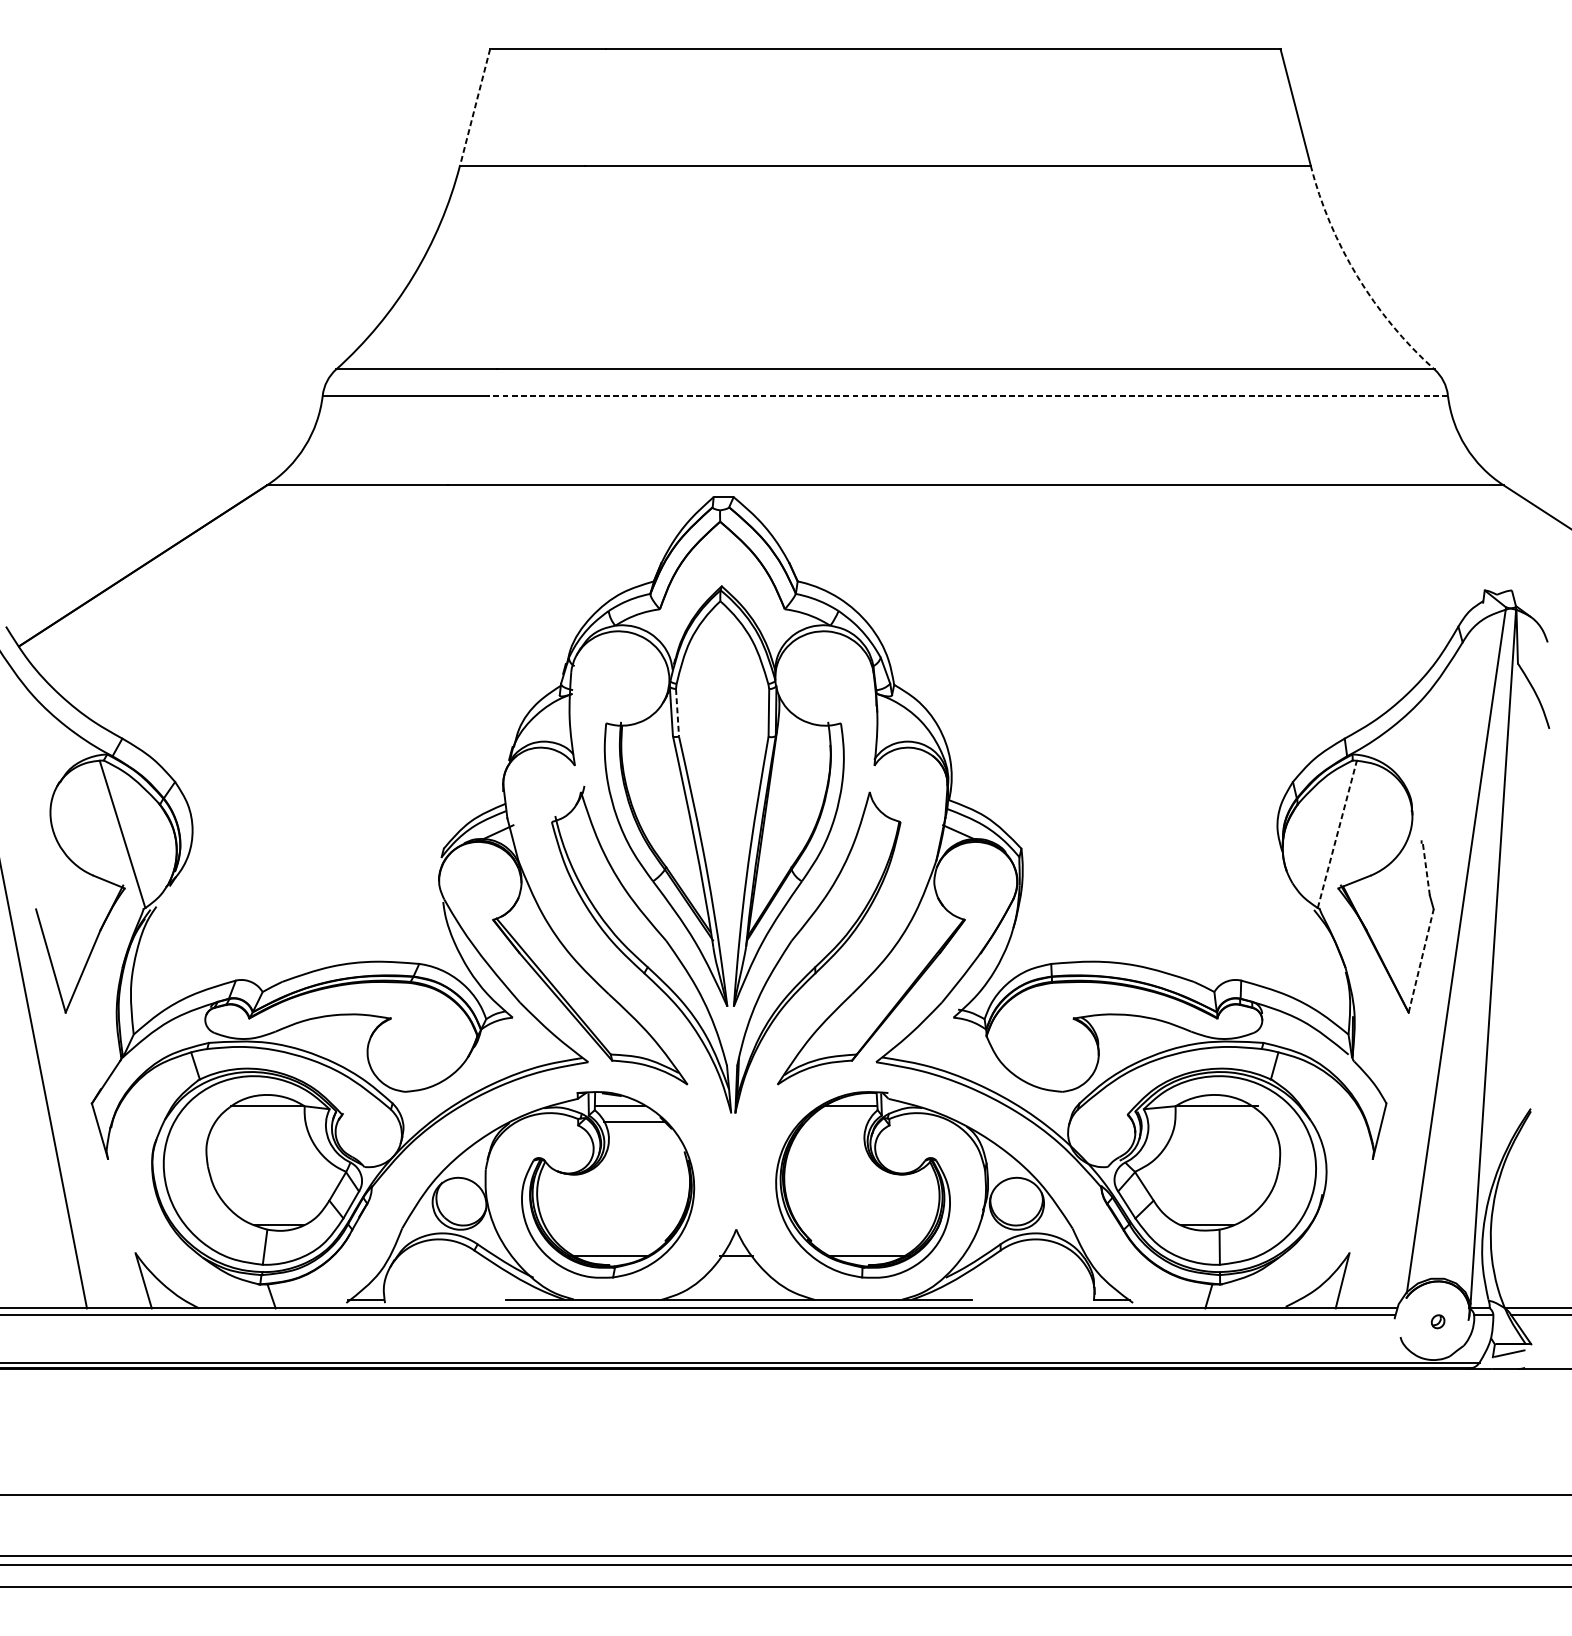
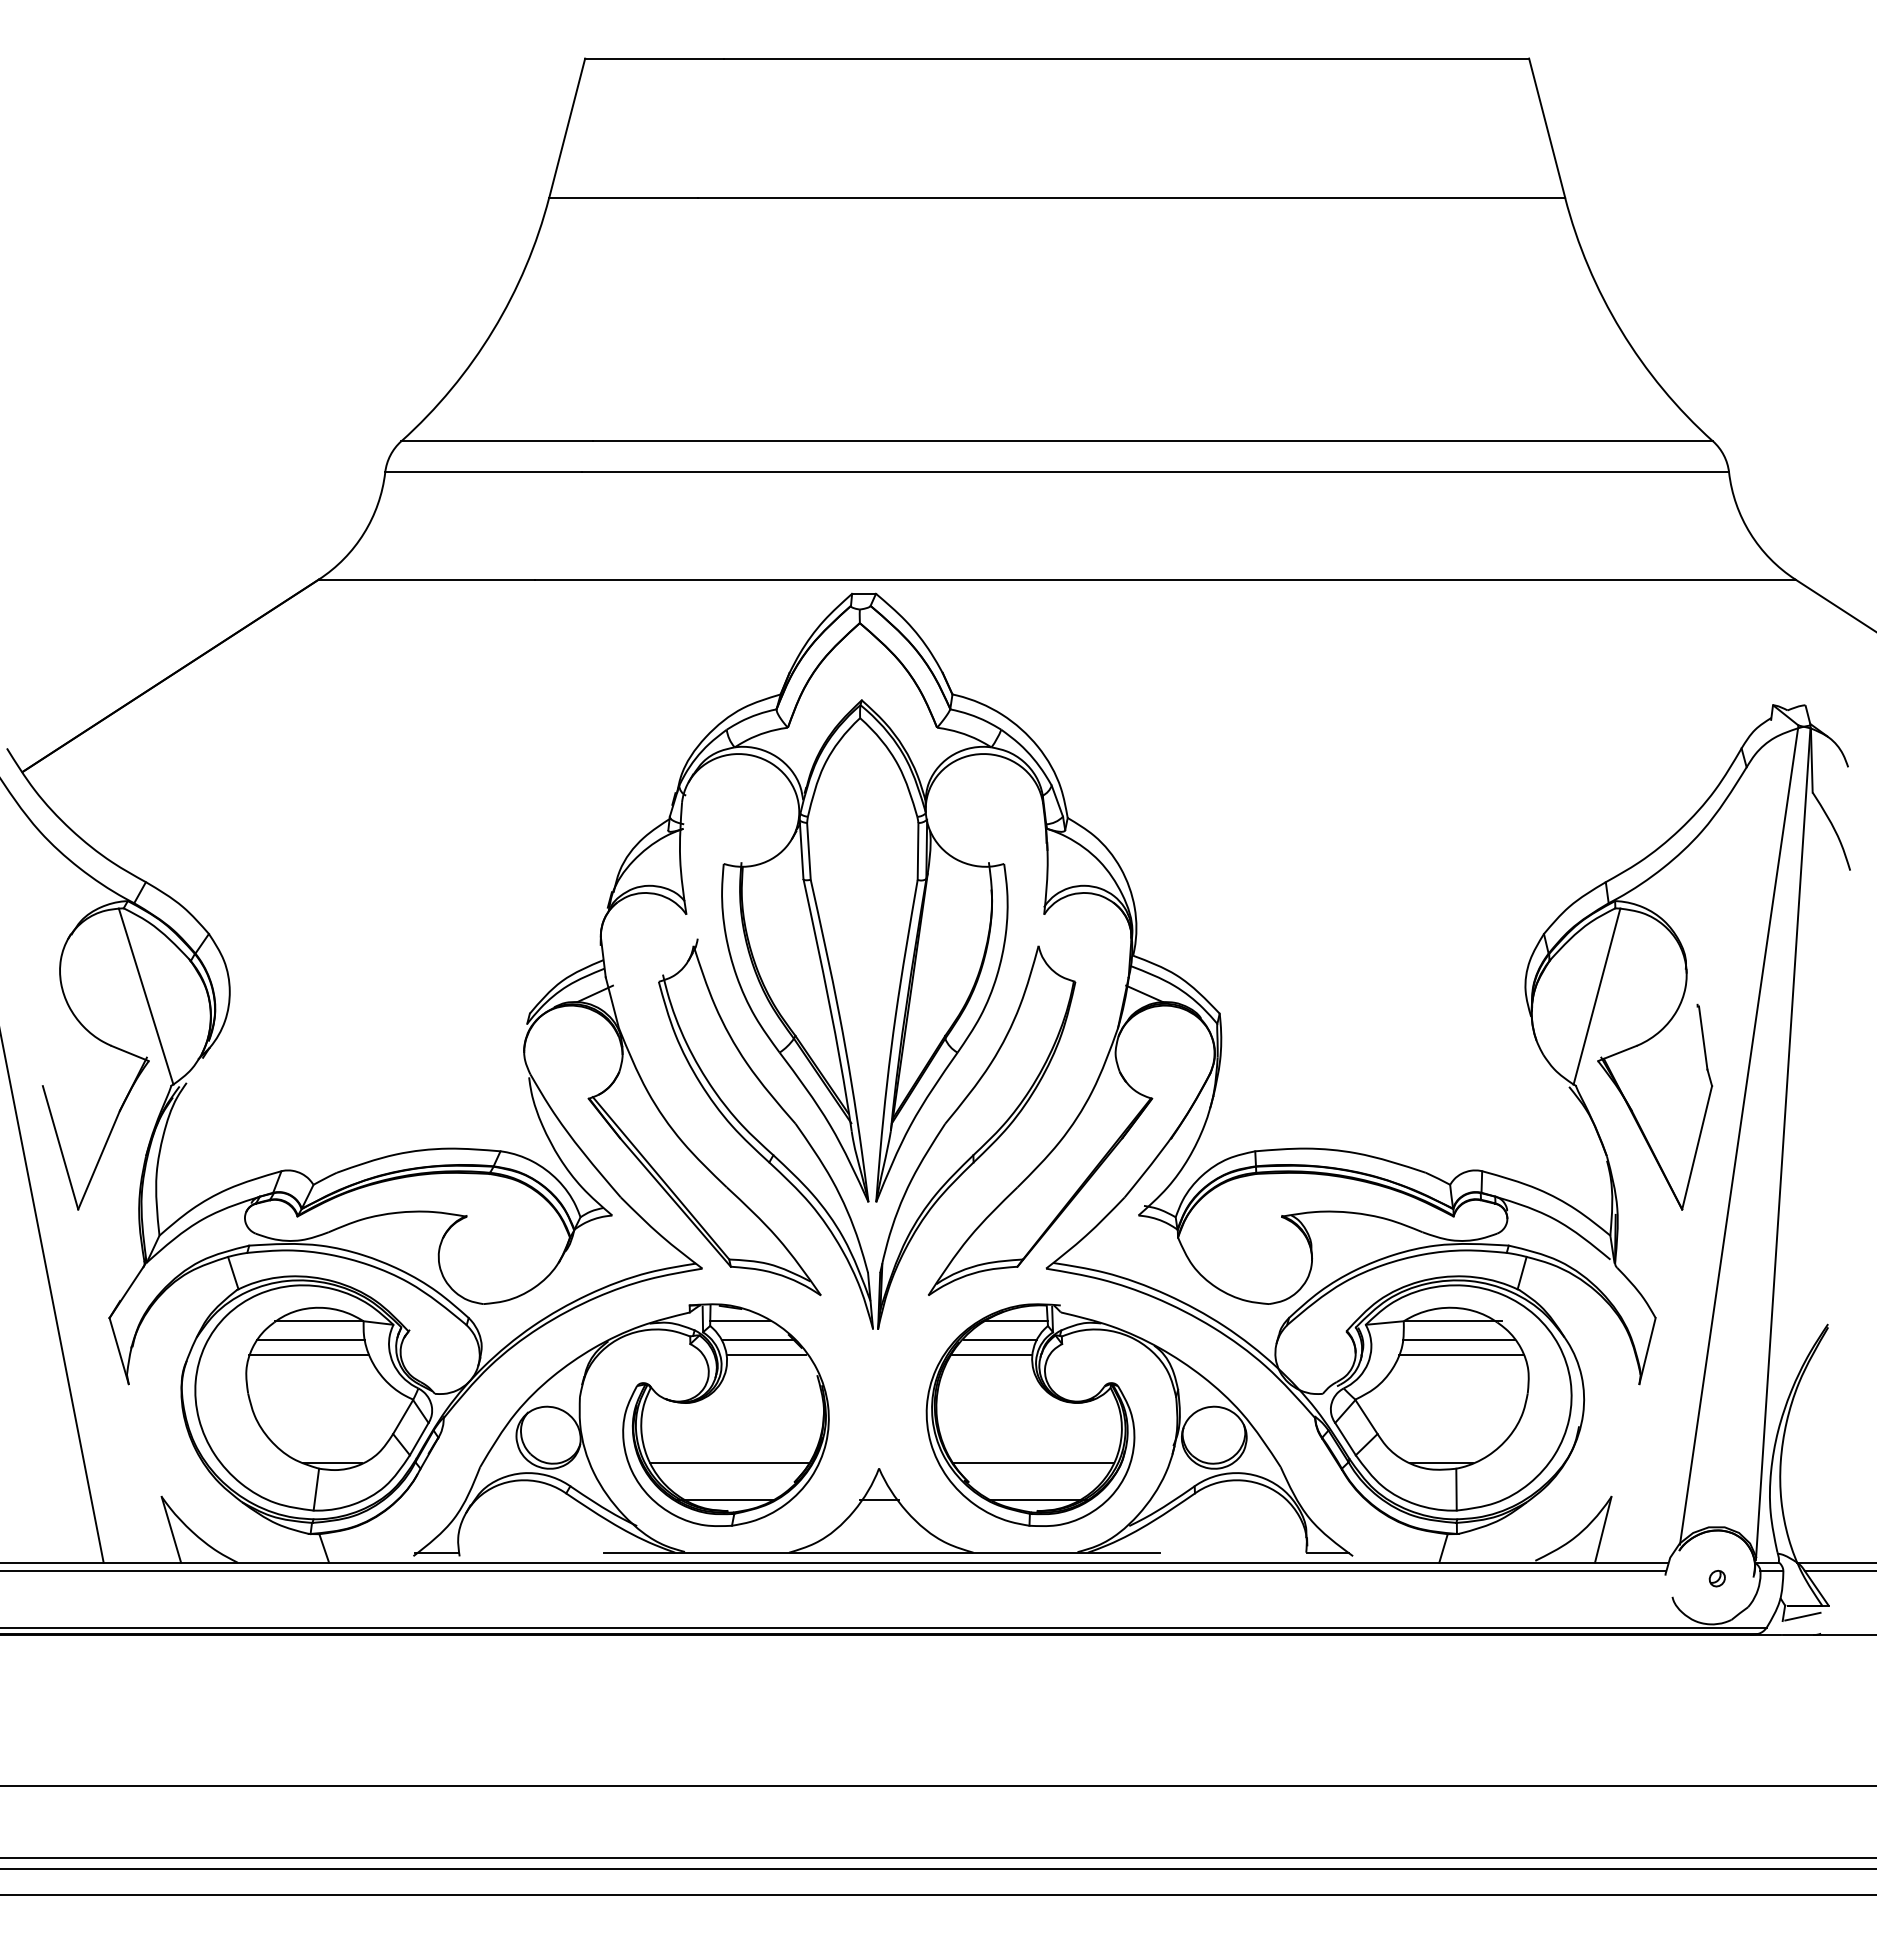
line: (475, 107) -> (567, 128), dashed -> solid
arc: (1357, 276) -> (1621, 330), dashed -> solid
line: (967, 395) -> (1155, 472), dashed -> solid
line: (677, 712) -> (808, 851), dashed -> solid
line: (1336, 834) -> (1596, 996), dashed -> solid
line: (1426, 869) -> (1703, 1038), dashed -> solid
line: (1421, 960) -> (1697, 1147), dashed -> solid
line: (260, 1122) -> (310, 1340), added
line: (837, 1122) -> (999, 1340), added
line: (1221, 1122) -> (1458, 1340), added
line: (259, 1134) -> (309, 1355), added
line: (641, 1134) -> (765, 1355), added
line: (830, 1134) -> (991, 1355), added
line: (1223, 1134) -> (1460, 1355), added
line: (611, 1224) -> (729, 1462), added
line: (866, 1224) -> (1034, 1462), added

